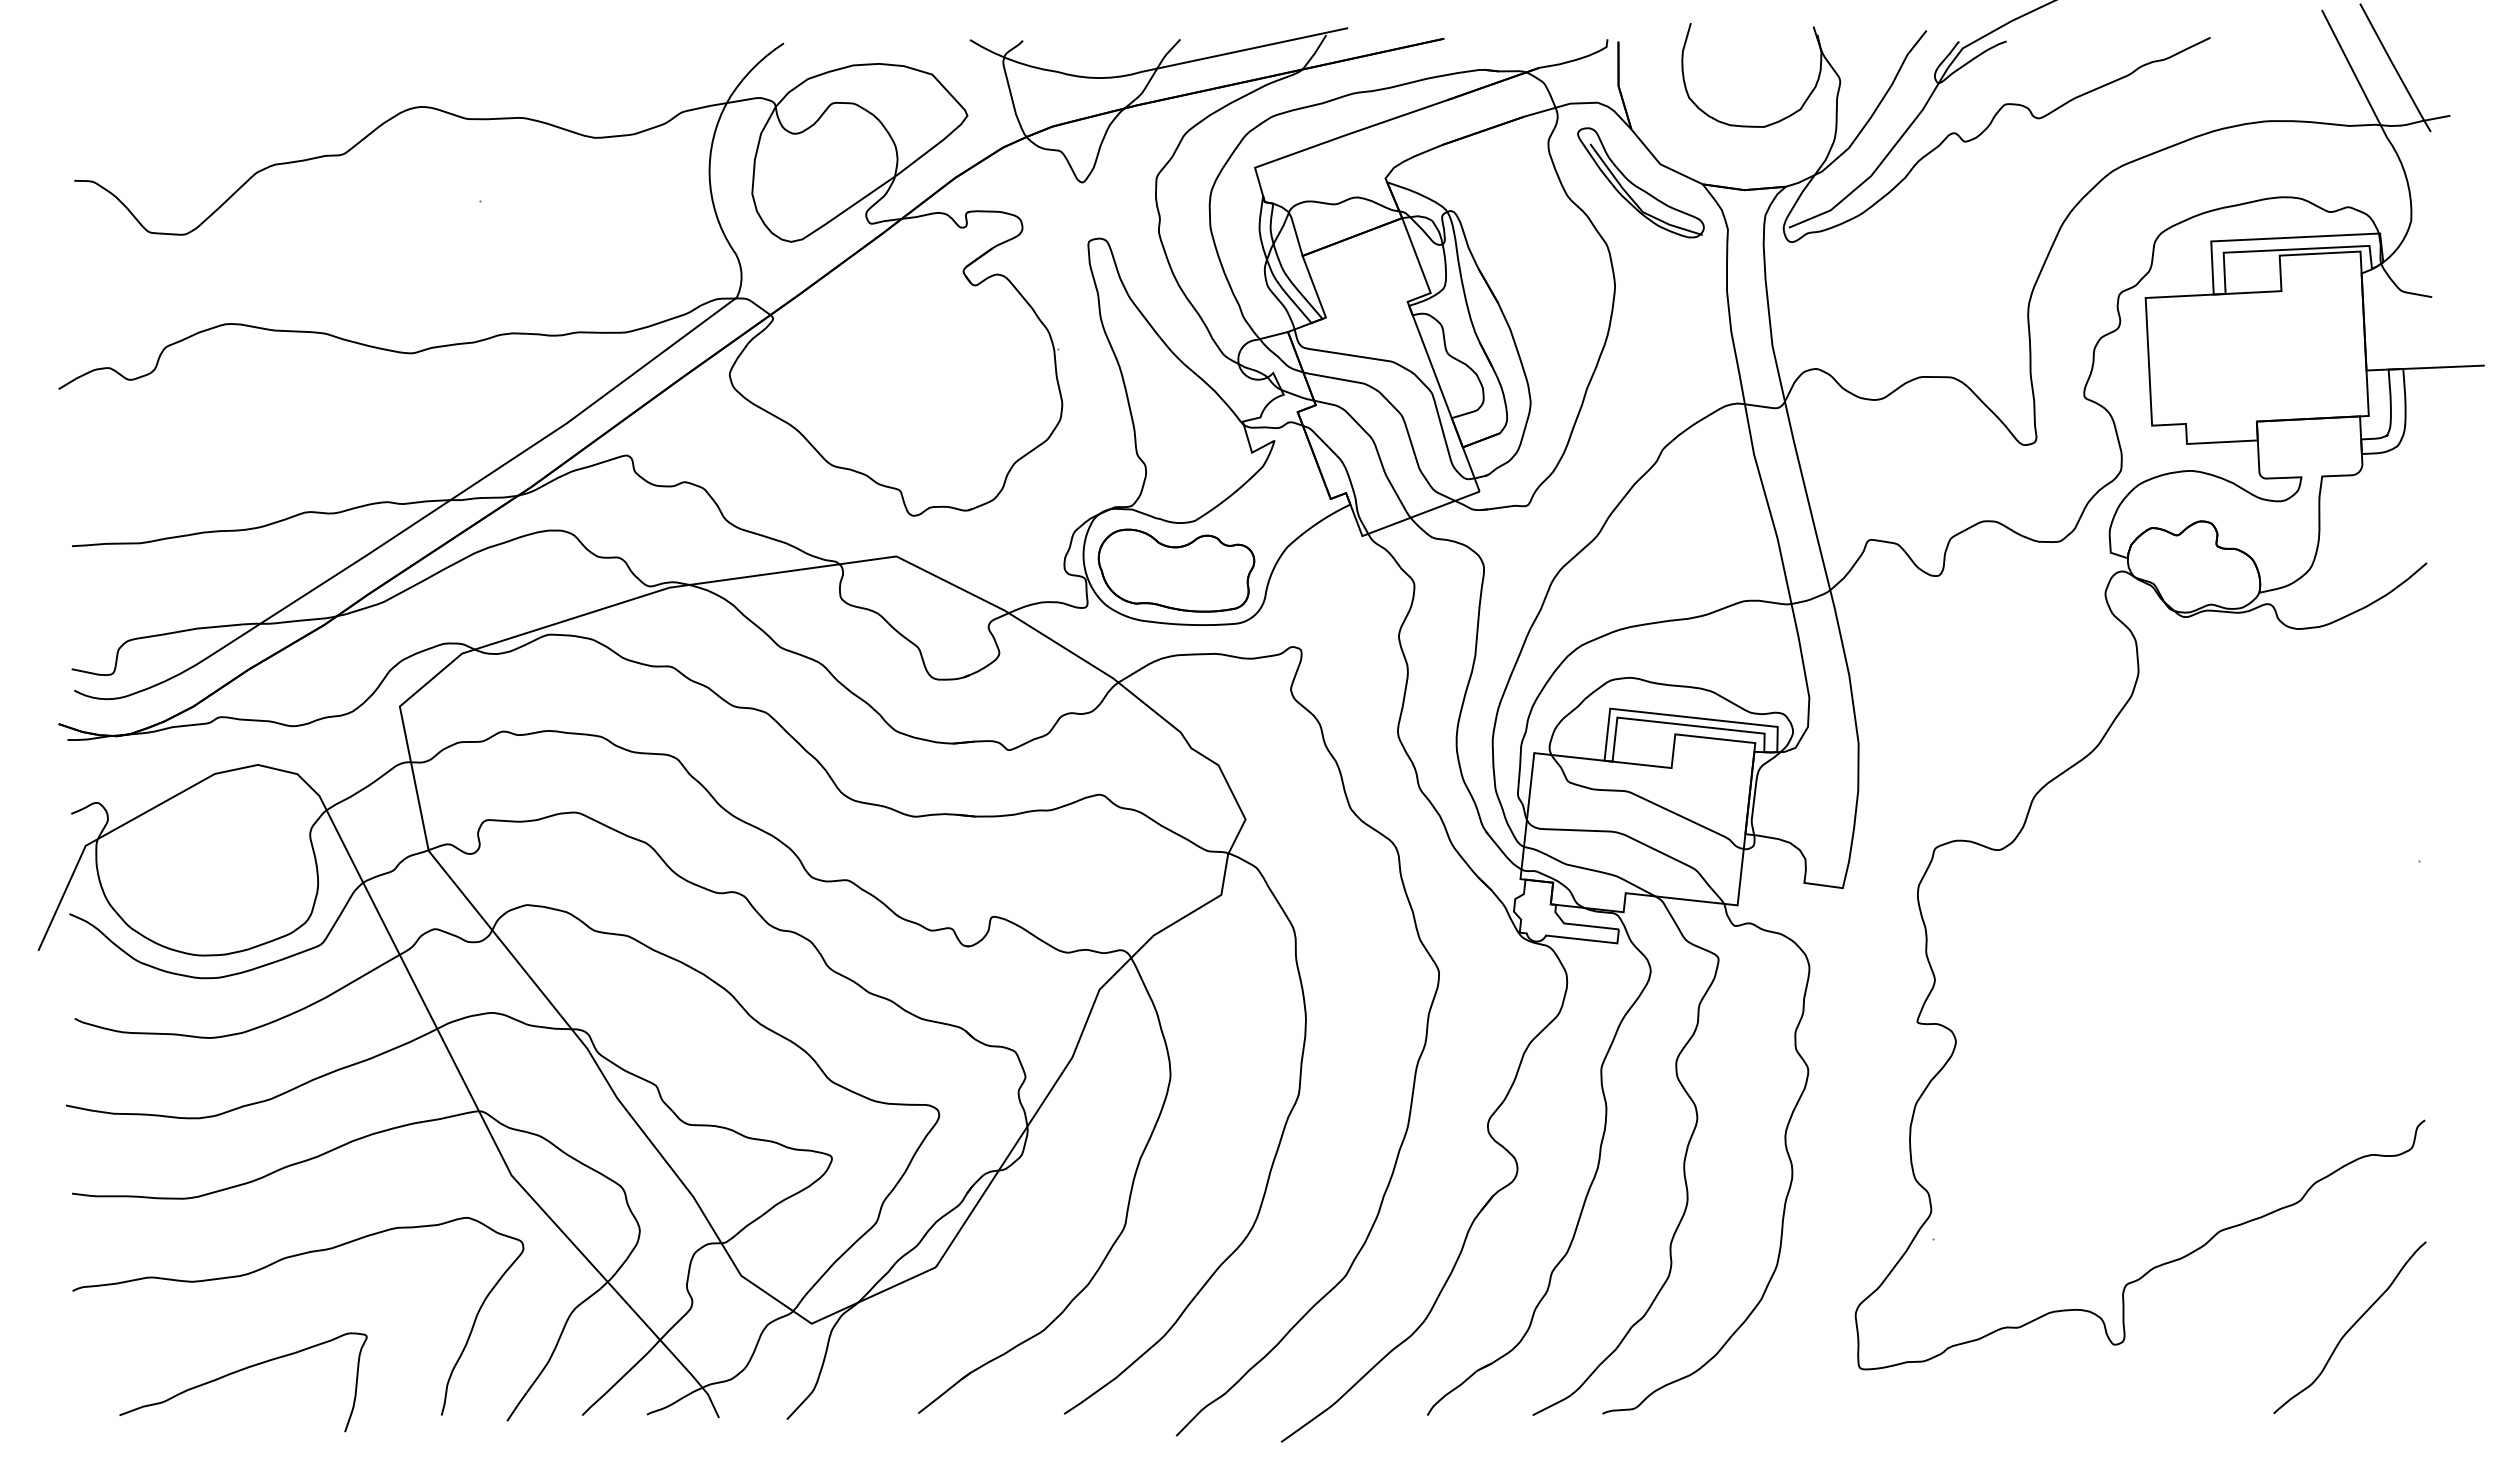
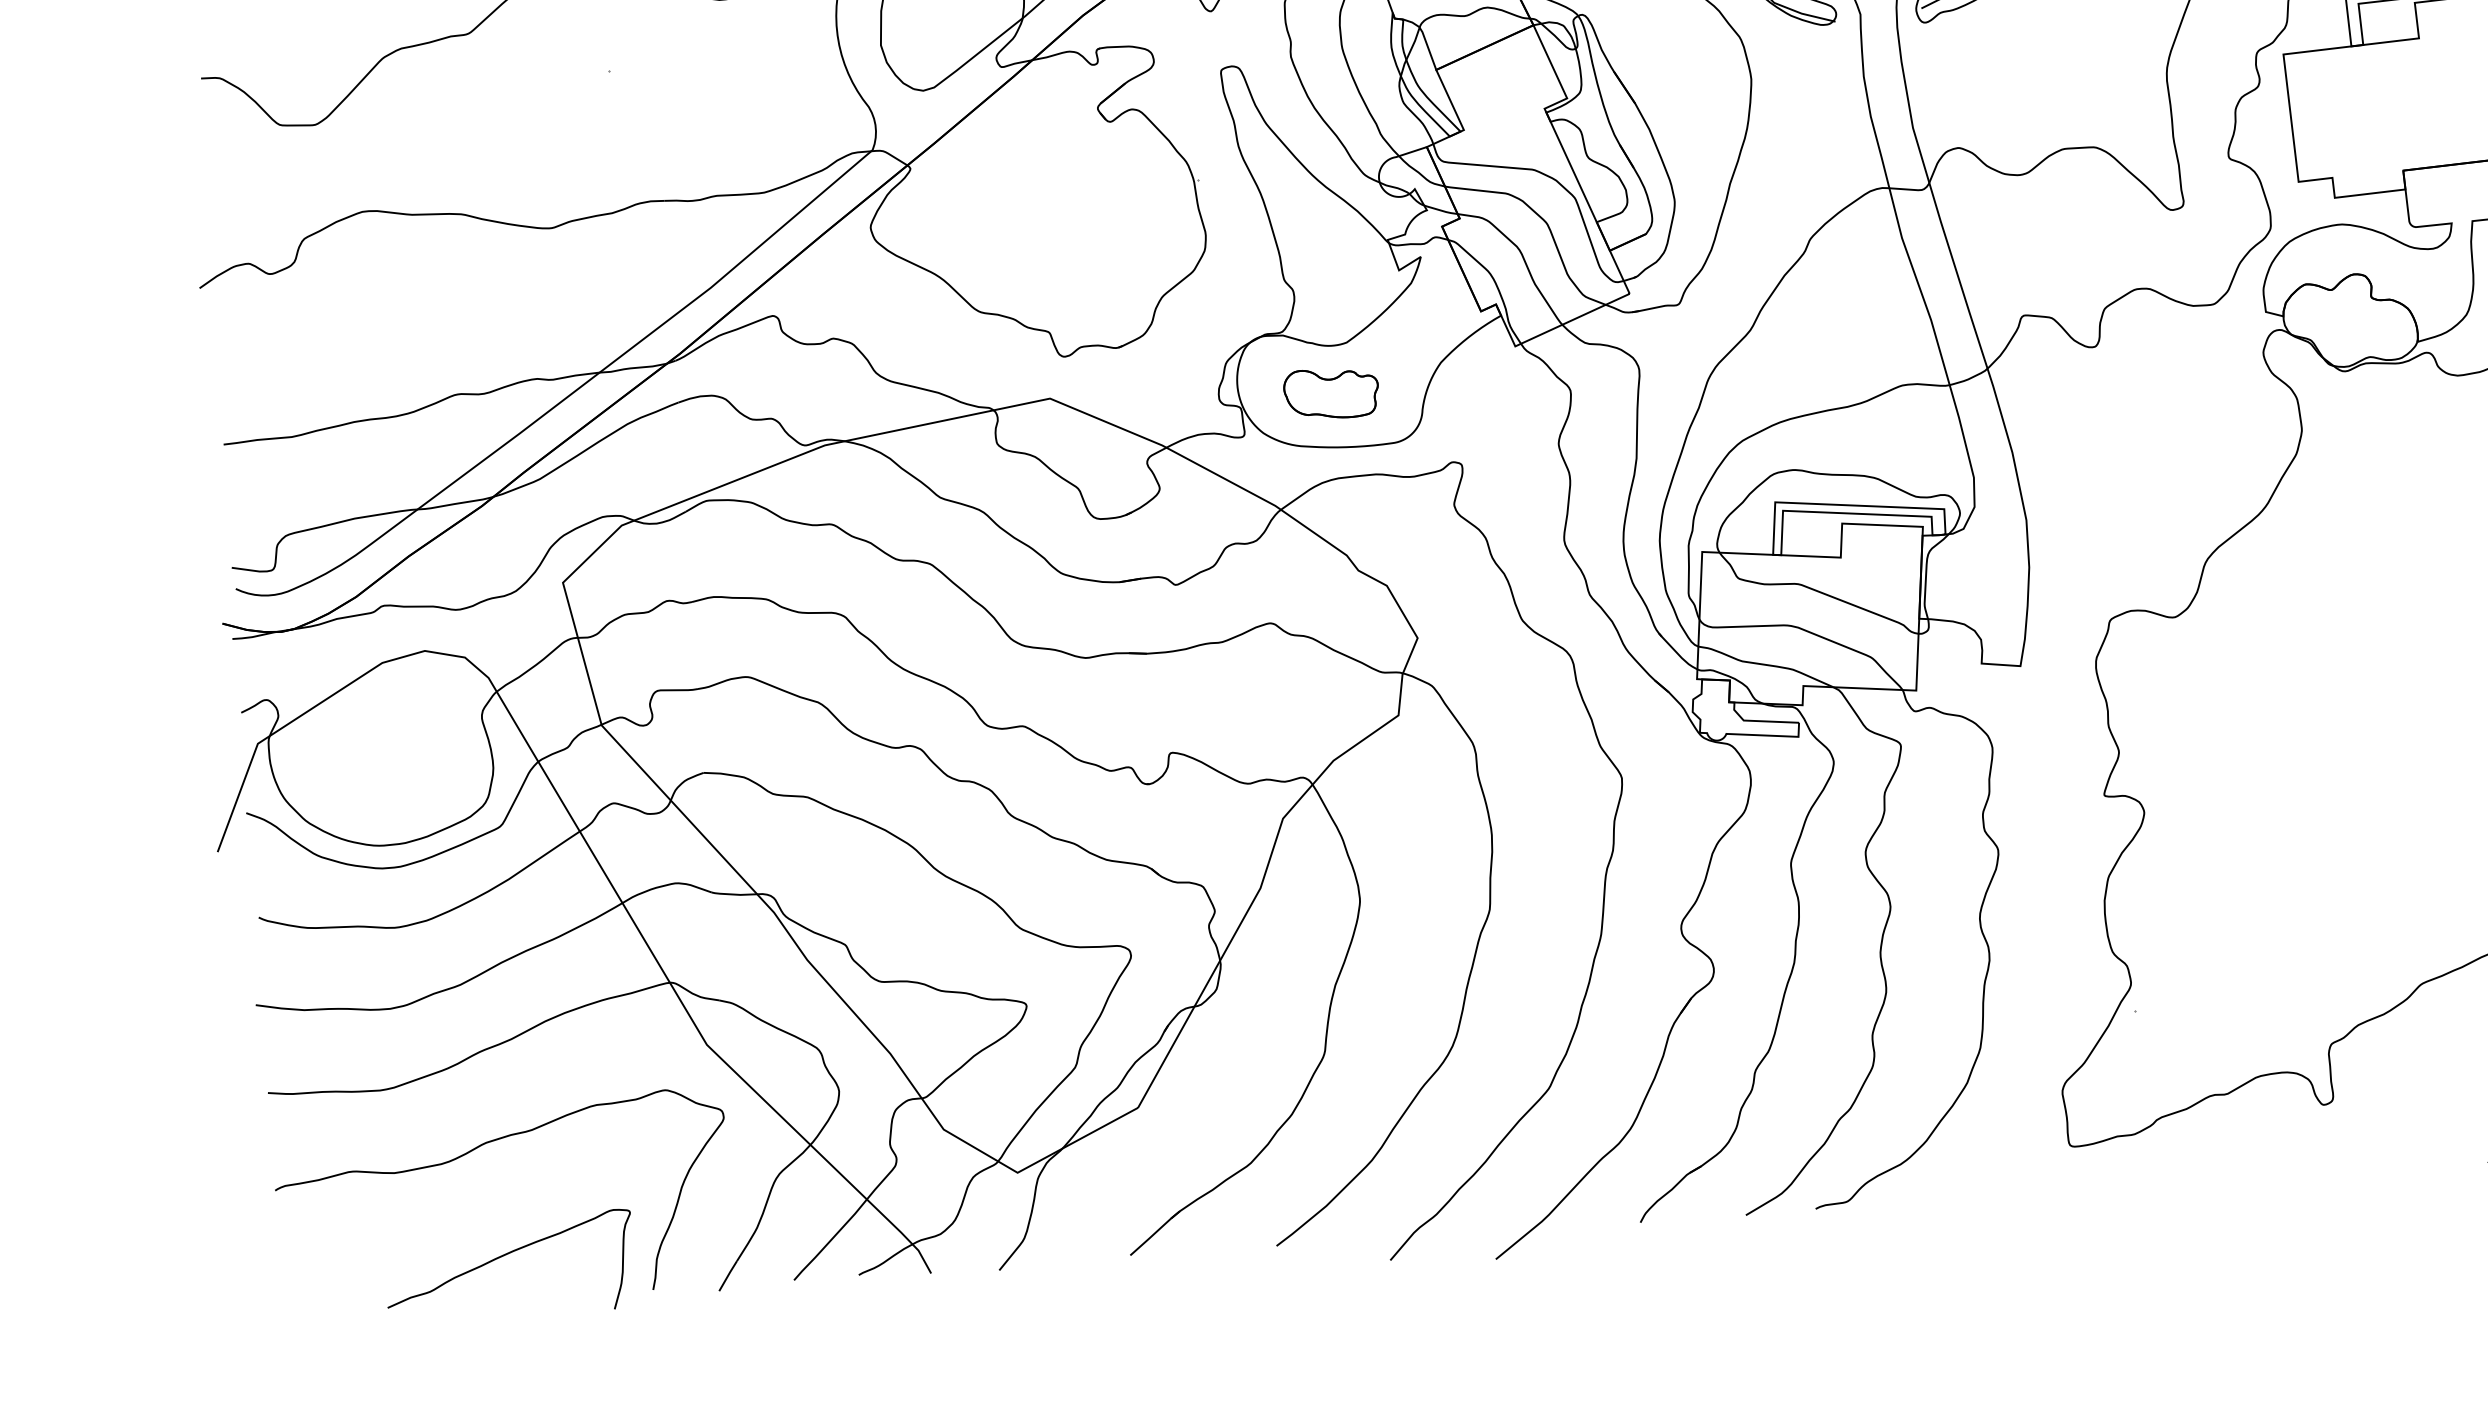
part: (1176, 570) -> (1331, 393), size x0.6
curve: (240, 1371) -> (505, 1255), moved

